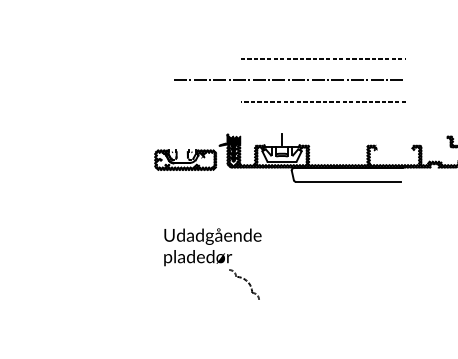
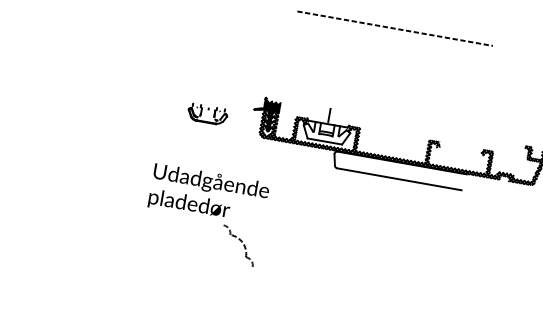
line: (289, 80) -> (350, 46), removed
line: (322, 101) -> (385, 78), removed
hatch: (185, 159) -> (210, 118), removed
part: (212, 263) -> (205, 214), moved

